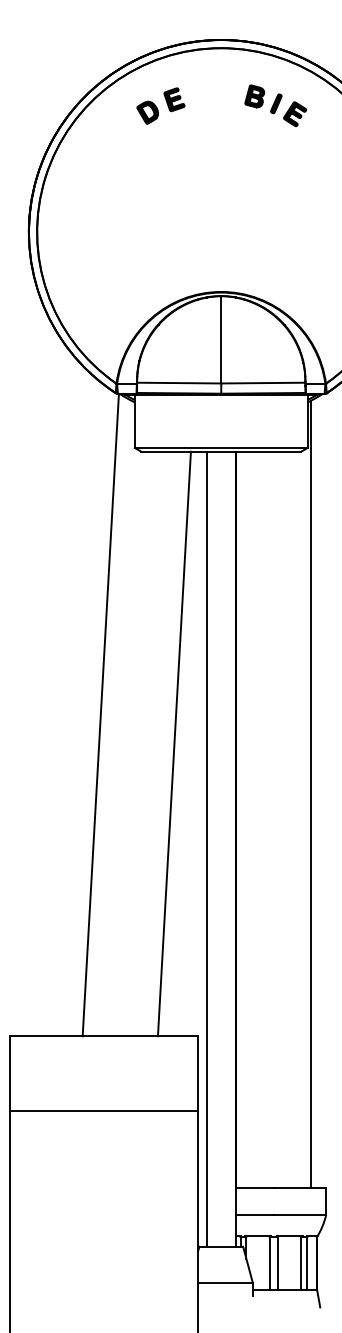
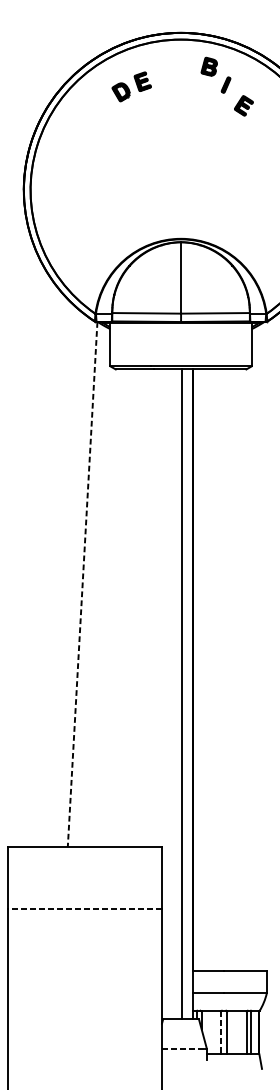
part: (254, 96) -> (209, 66), moved
part: (295, 114) -> (244, 106), moved
line: (100, 715) -> (82, 585), solid -> dashed
line: (173, 743) -> (142, 607), removed
line: (311, 794) -> (254, 649), removed
line: (206, 848) -> (181, 693), moved
line: (104, 1111) -> (85, 908), solid -> dashed
line: (269, 1263) -> (220, 1032), solid -> dashed
line: (224, 1282) -> (183, 1048), solid -> dashed

